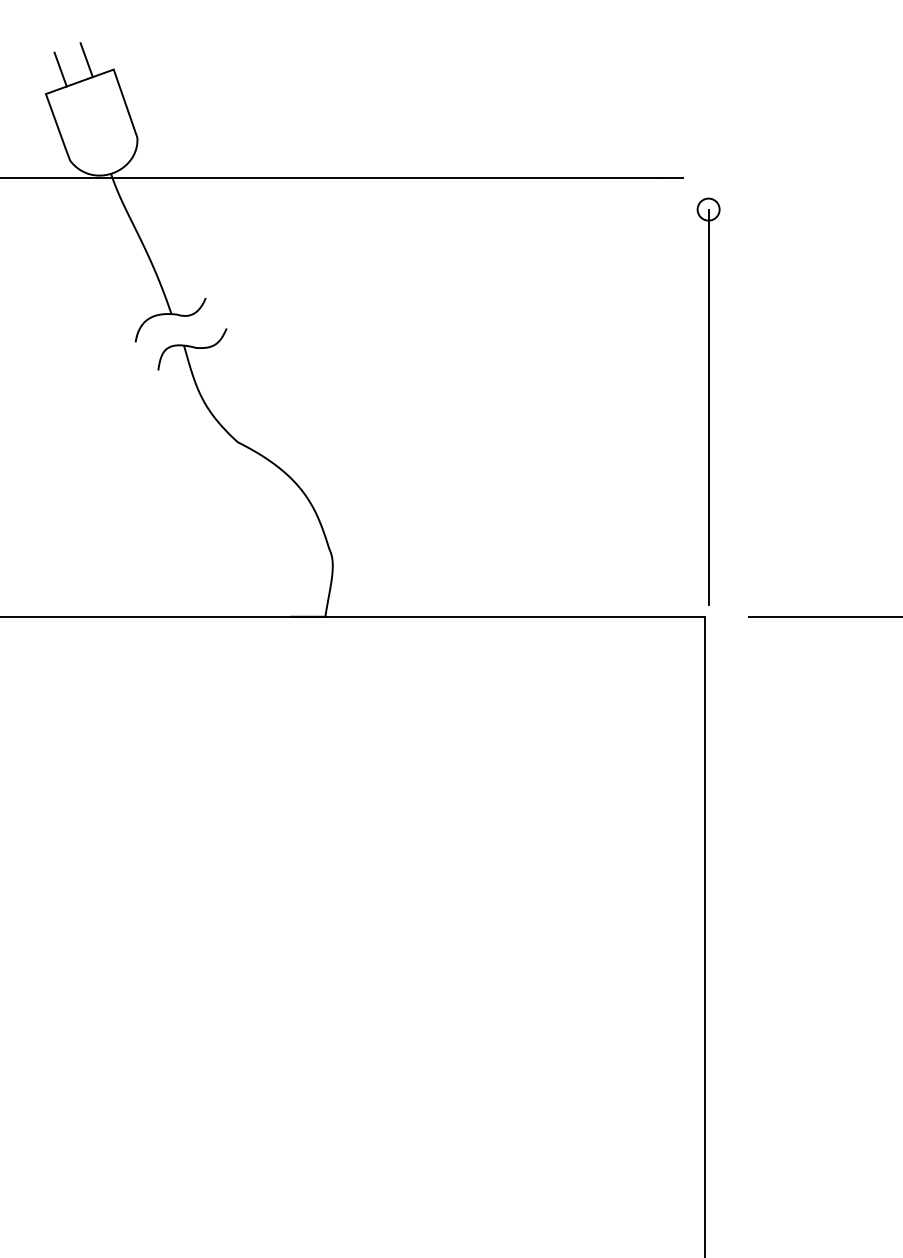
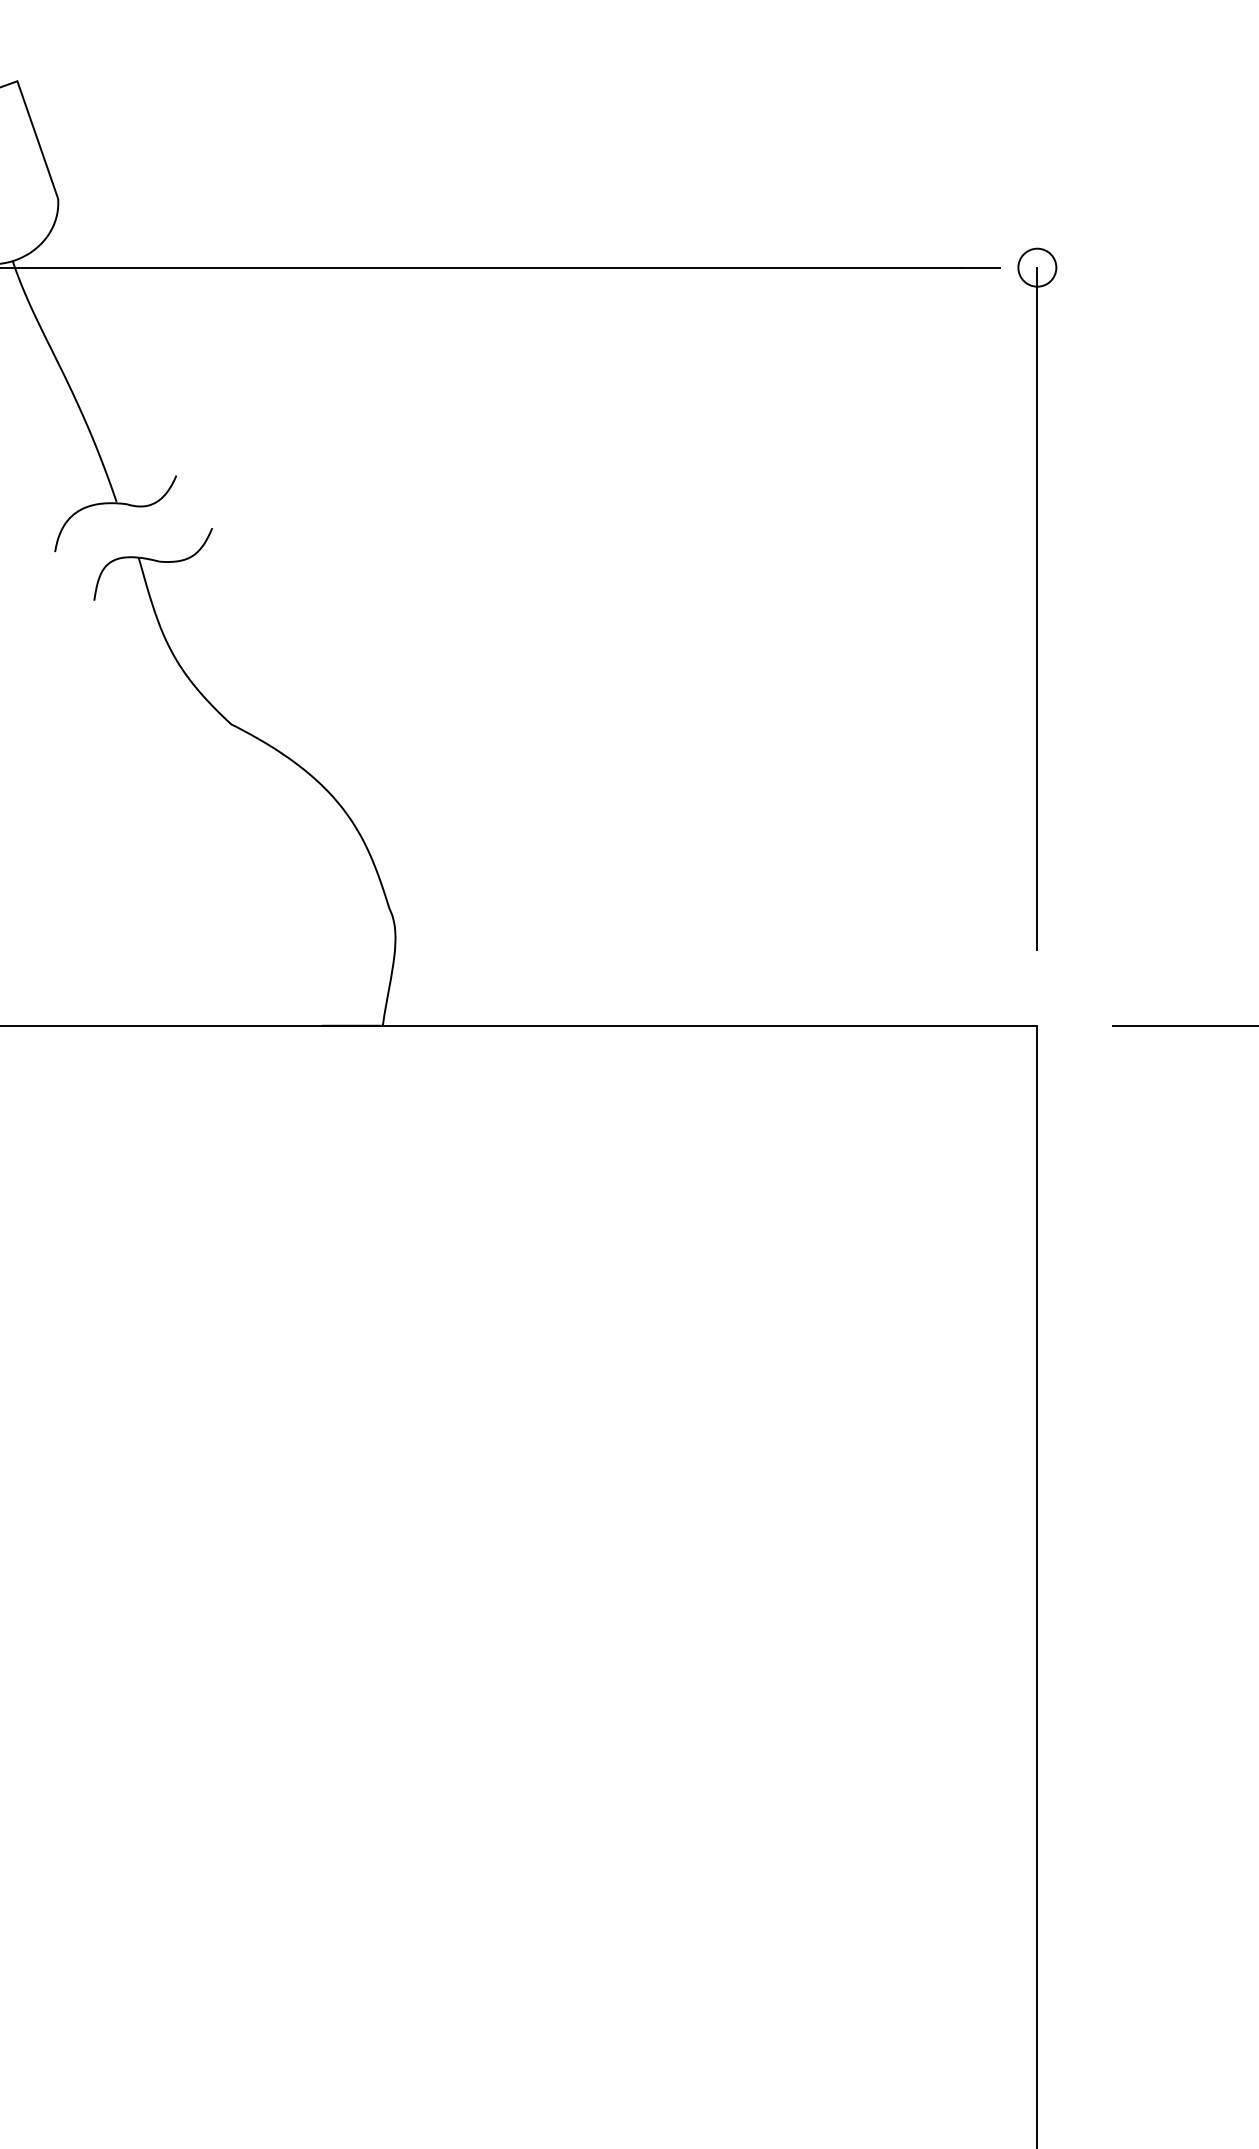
part: (708, 401) -> (1037, 598), moved

